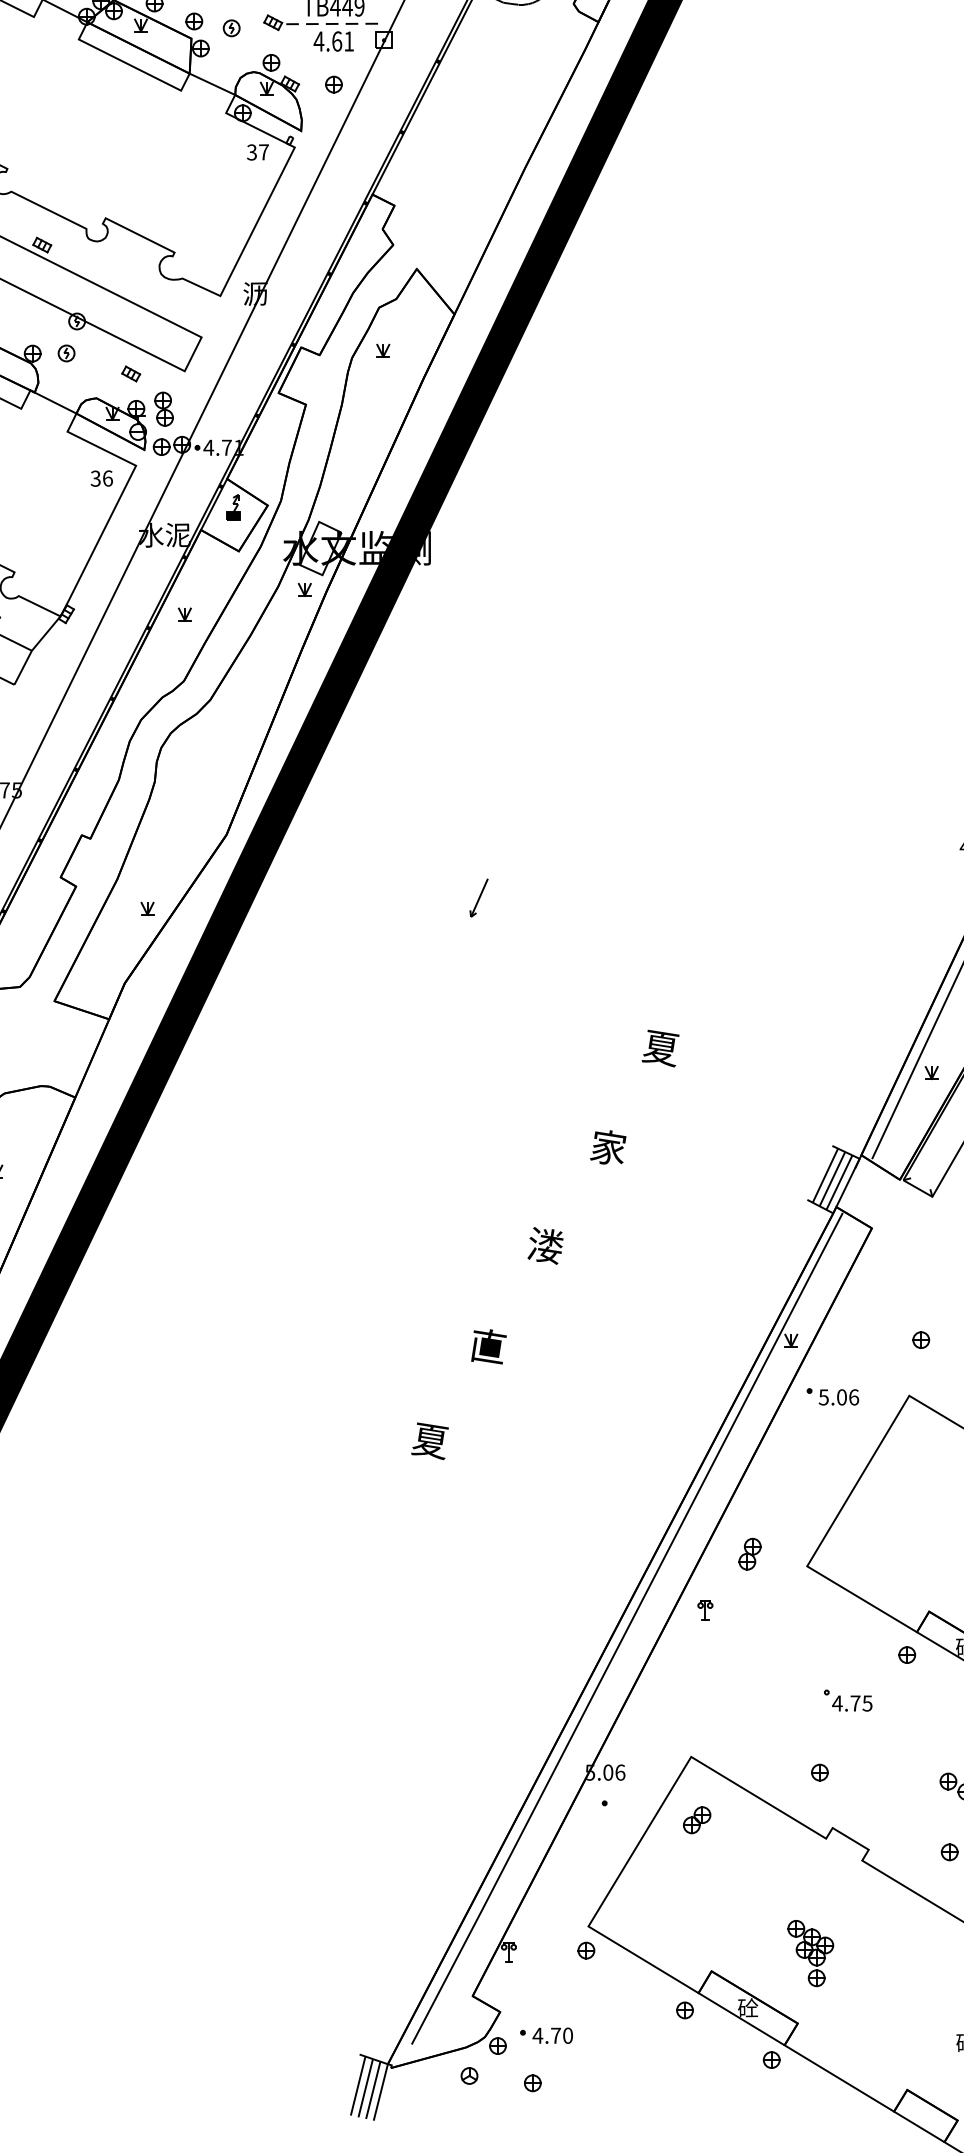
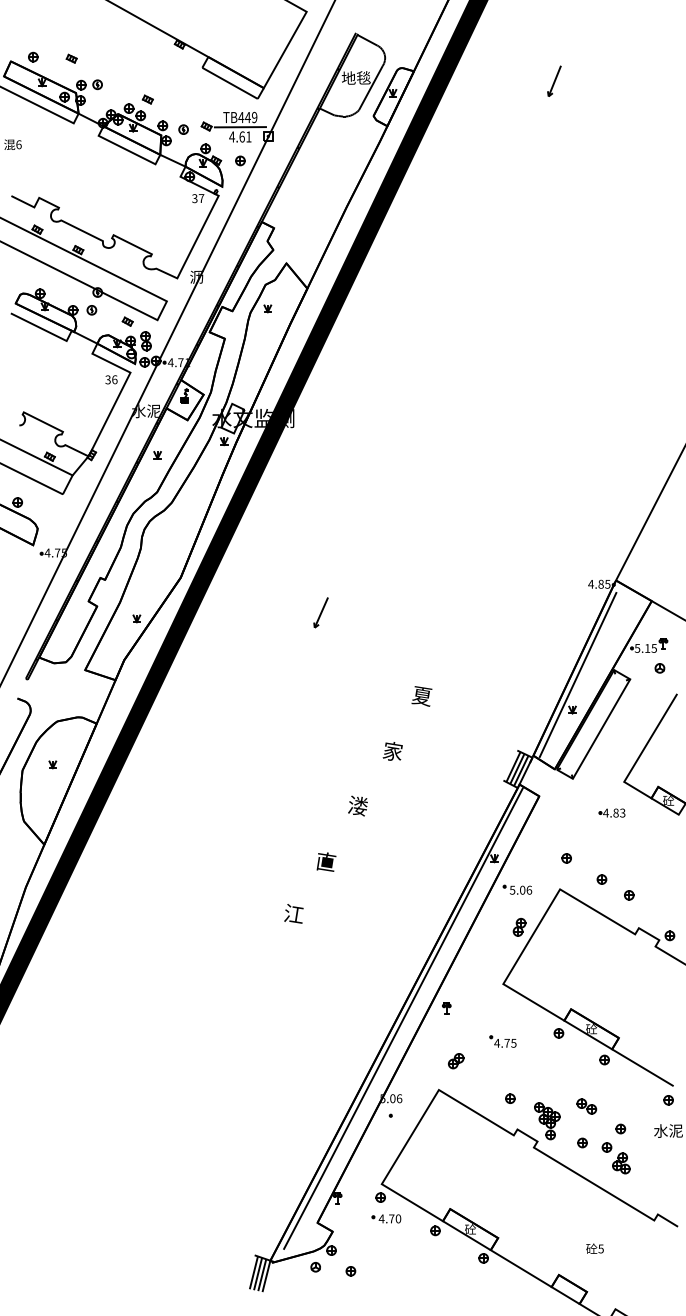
line: (334, 24) -> (240, 127), dashed -> solid
part: (478, 897) -> (320, 612), size x1.43
text: (429, 1441) -> (293, 914), 夏 -> 江
part: (749, 1552) -> (519, 926), moved
part: (847, 1700) -> (502, 1041), moved
part: (697, 1820) -> (456, 1061), moved
part: (811, 1954) -> (547, 1121), moved
part: (546, 2035) -> (386, 1218), moved

